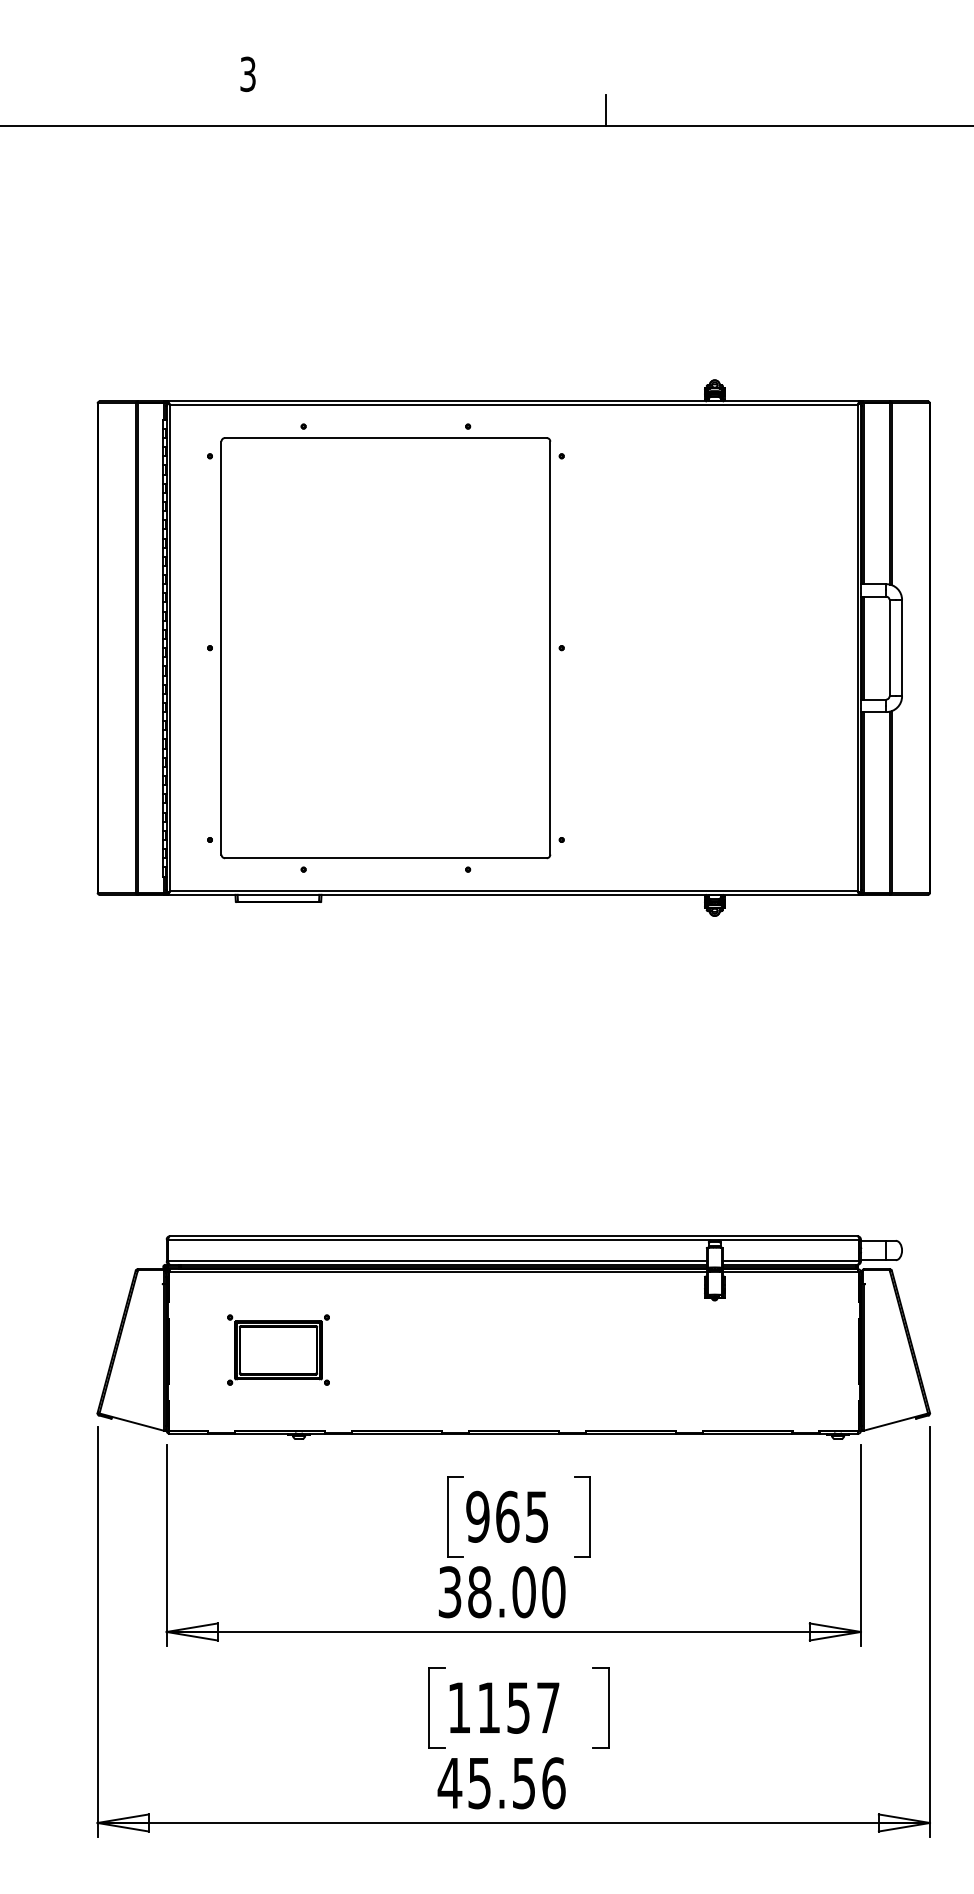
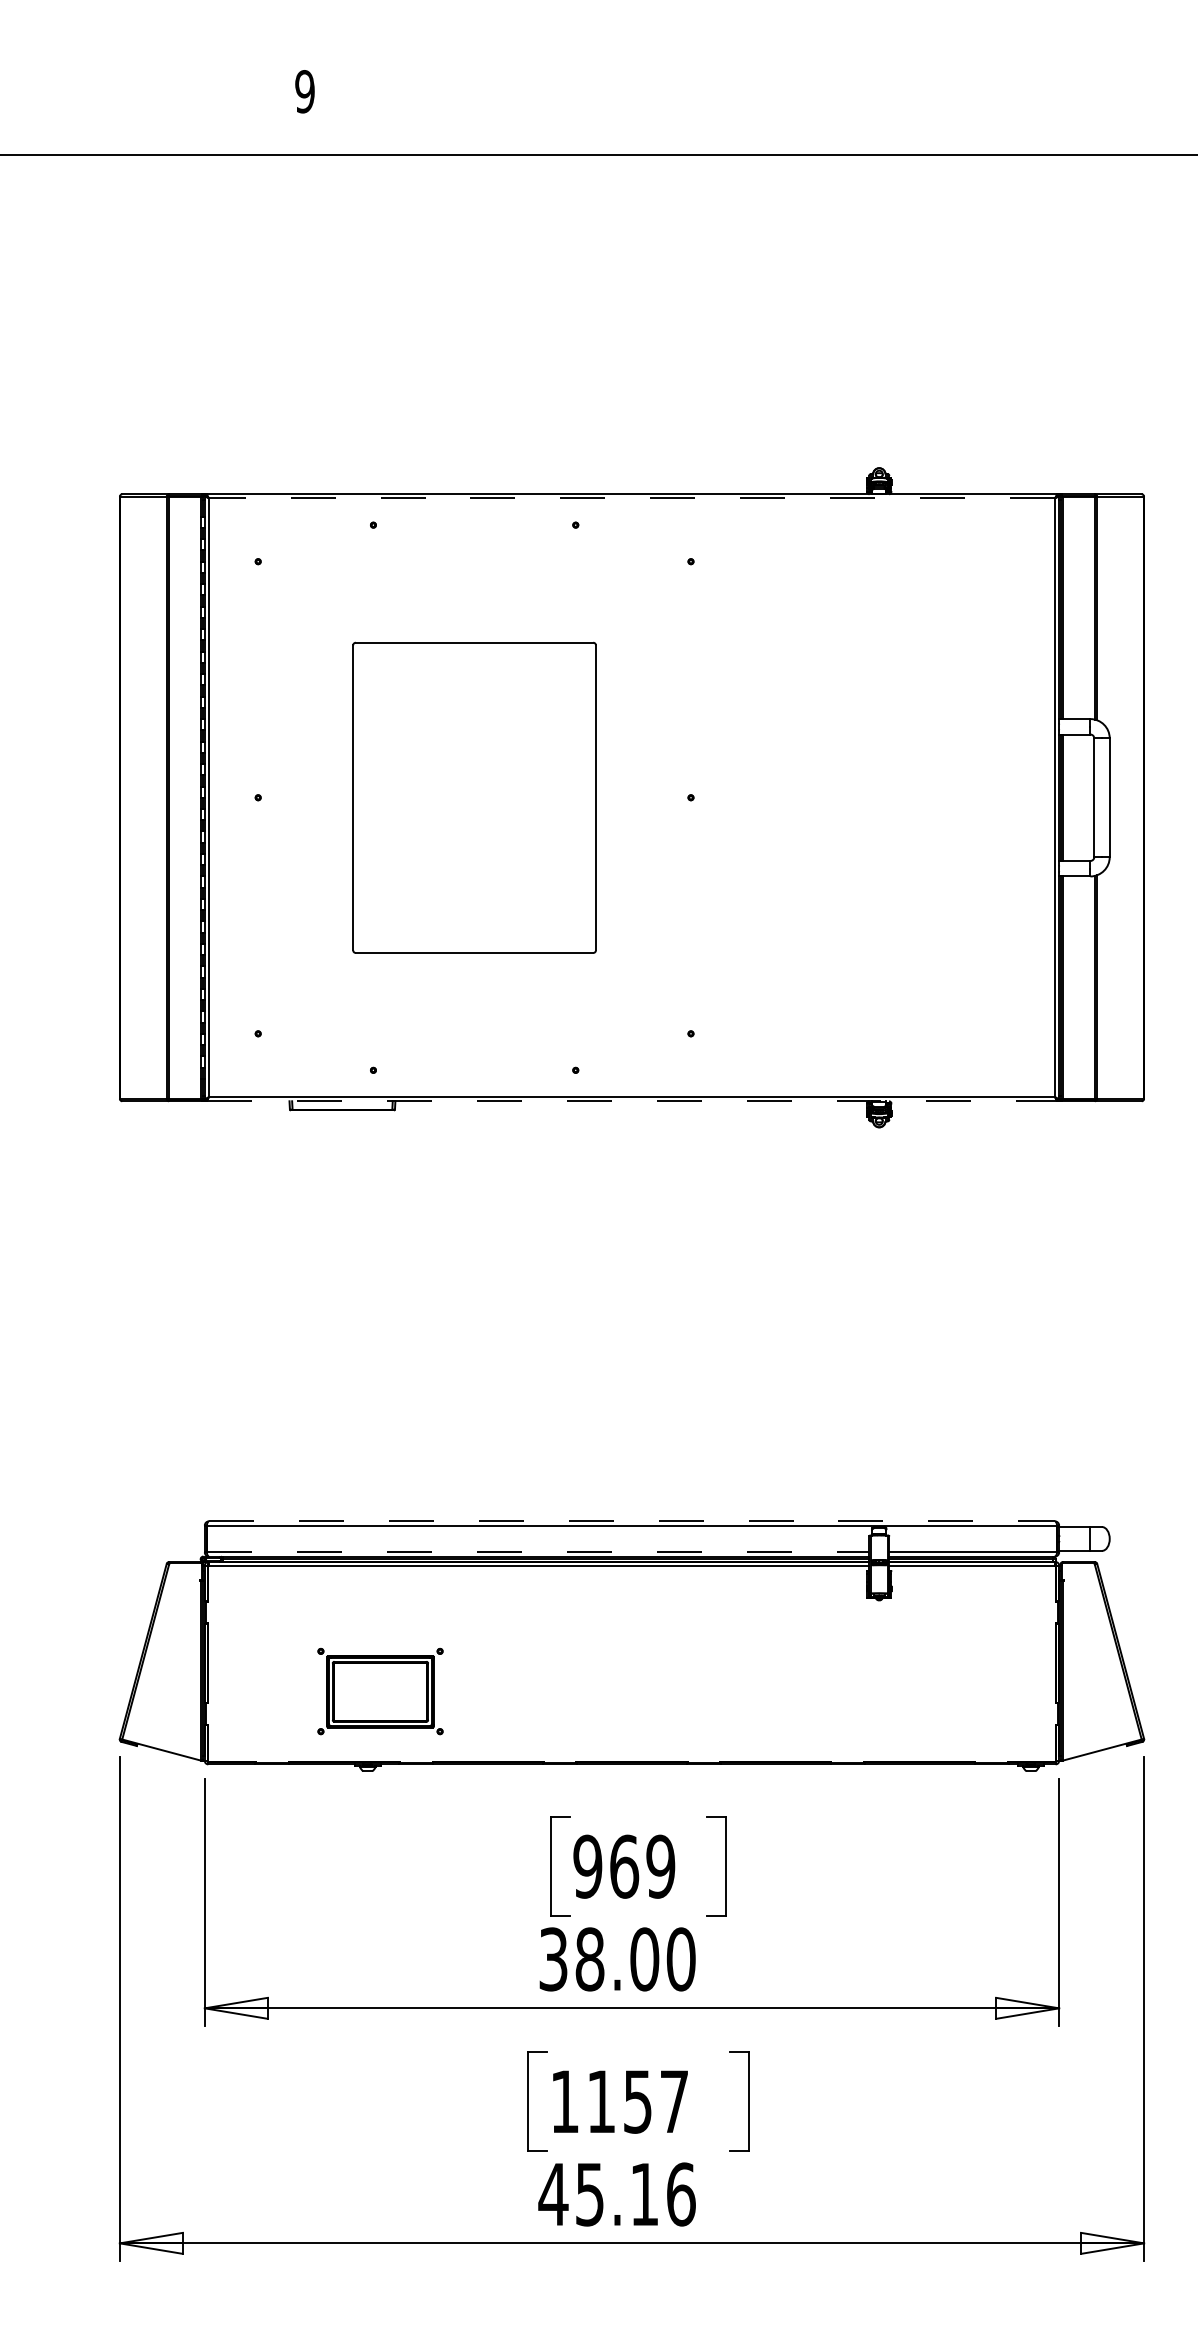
text: (247, 74) -> (304, 91), 3 -> 9
line: (605, 109) -> (744, 135), removed
line: (513, 404) -> (631, 498), solid -> dashed
part: (385, 647) -> (474, 797), size x0.6
line: (513, 894) -> (631, 1101), solid -> dashed
line: (514, 1236) -> (632, 1521), solid -> dashed
line: (437, 1261) -> (538, 1552), solid -> dashed
part: (278, 1350) -> (380, 1691), moved
text: (536, 1516) -> (660, 1866), 965 -> 969
text: (523, 1783) -> (644, 2194), 45.56 -> 45.16

